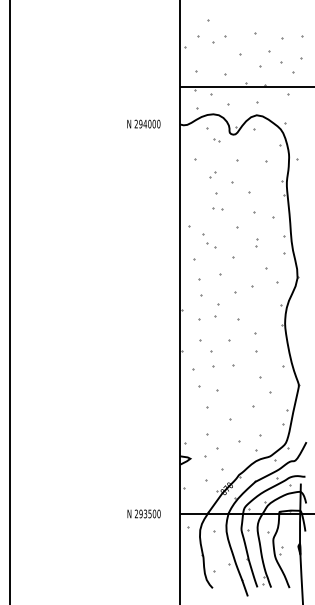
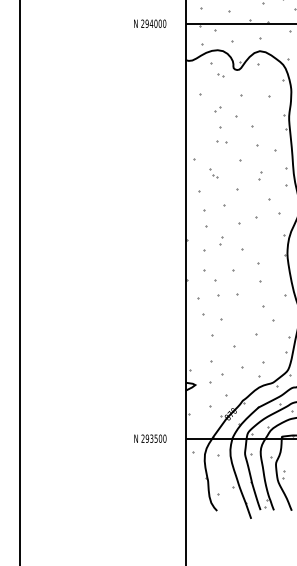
text: (143, 123) -> (149, 23), moved
part: (209, 241) -> (213, 173), size x0.62
part: (217, 310) -> (221, 240), size x0.62

